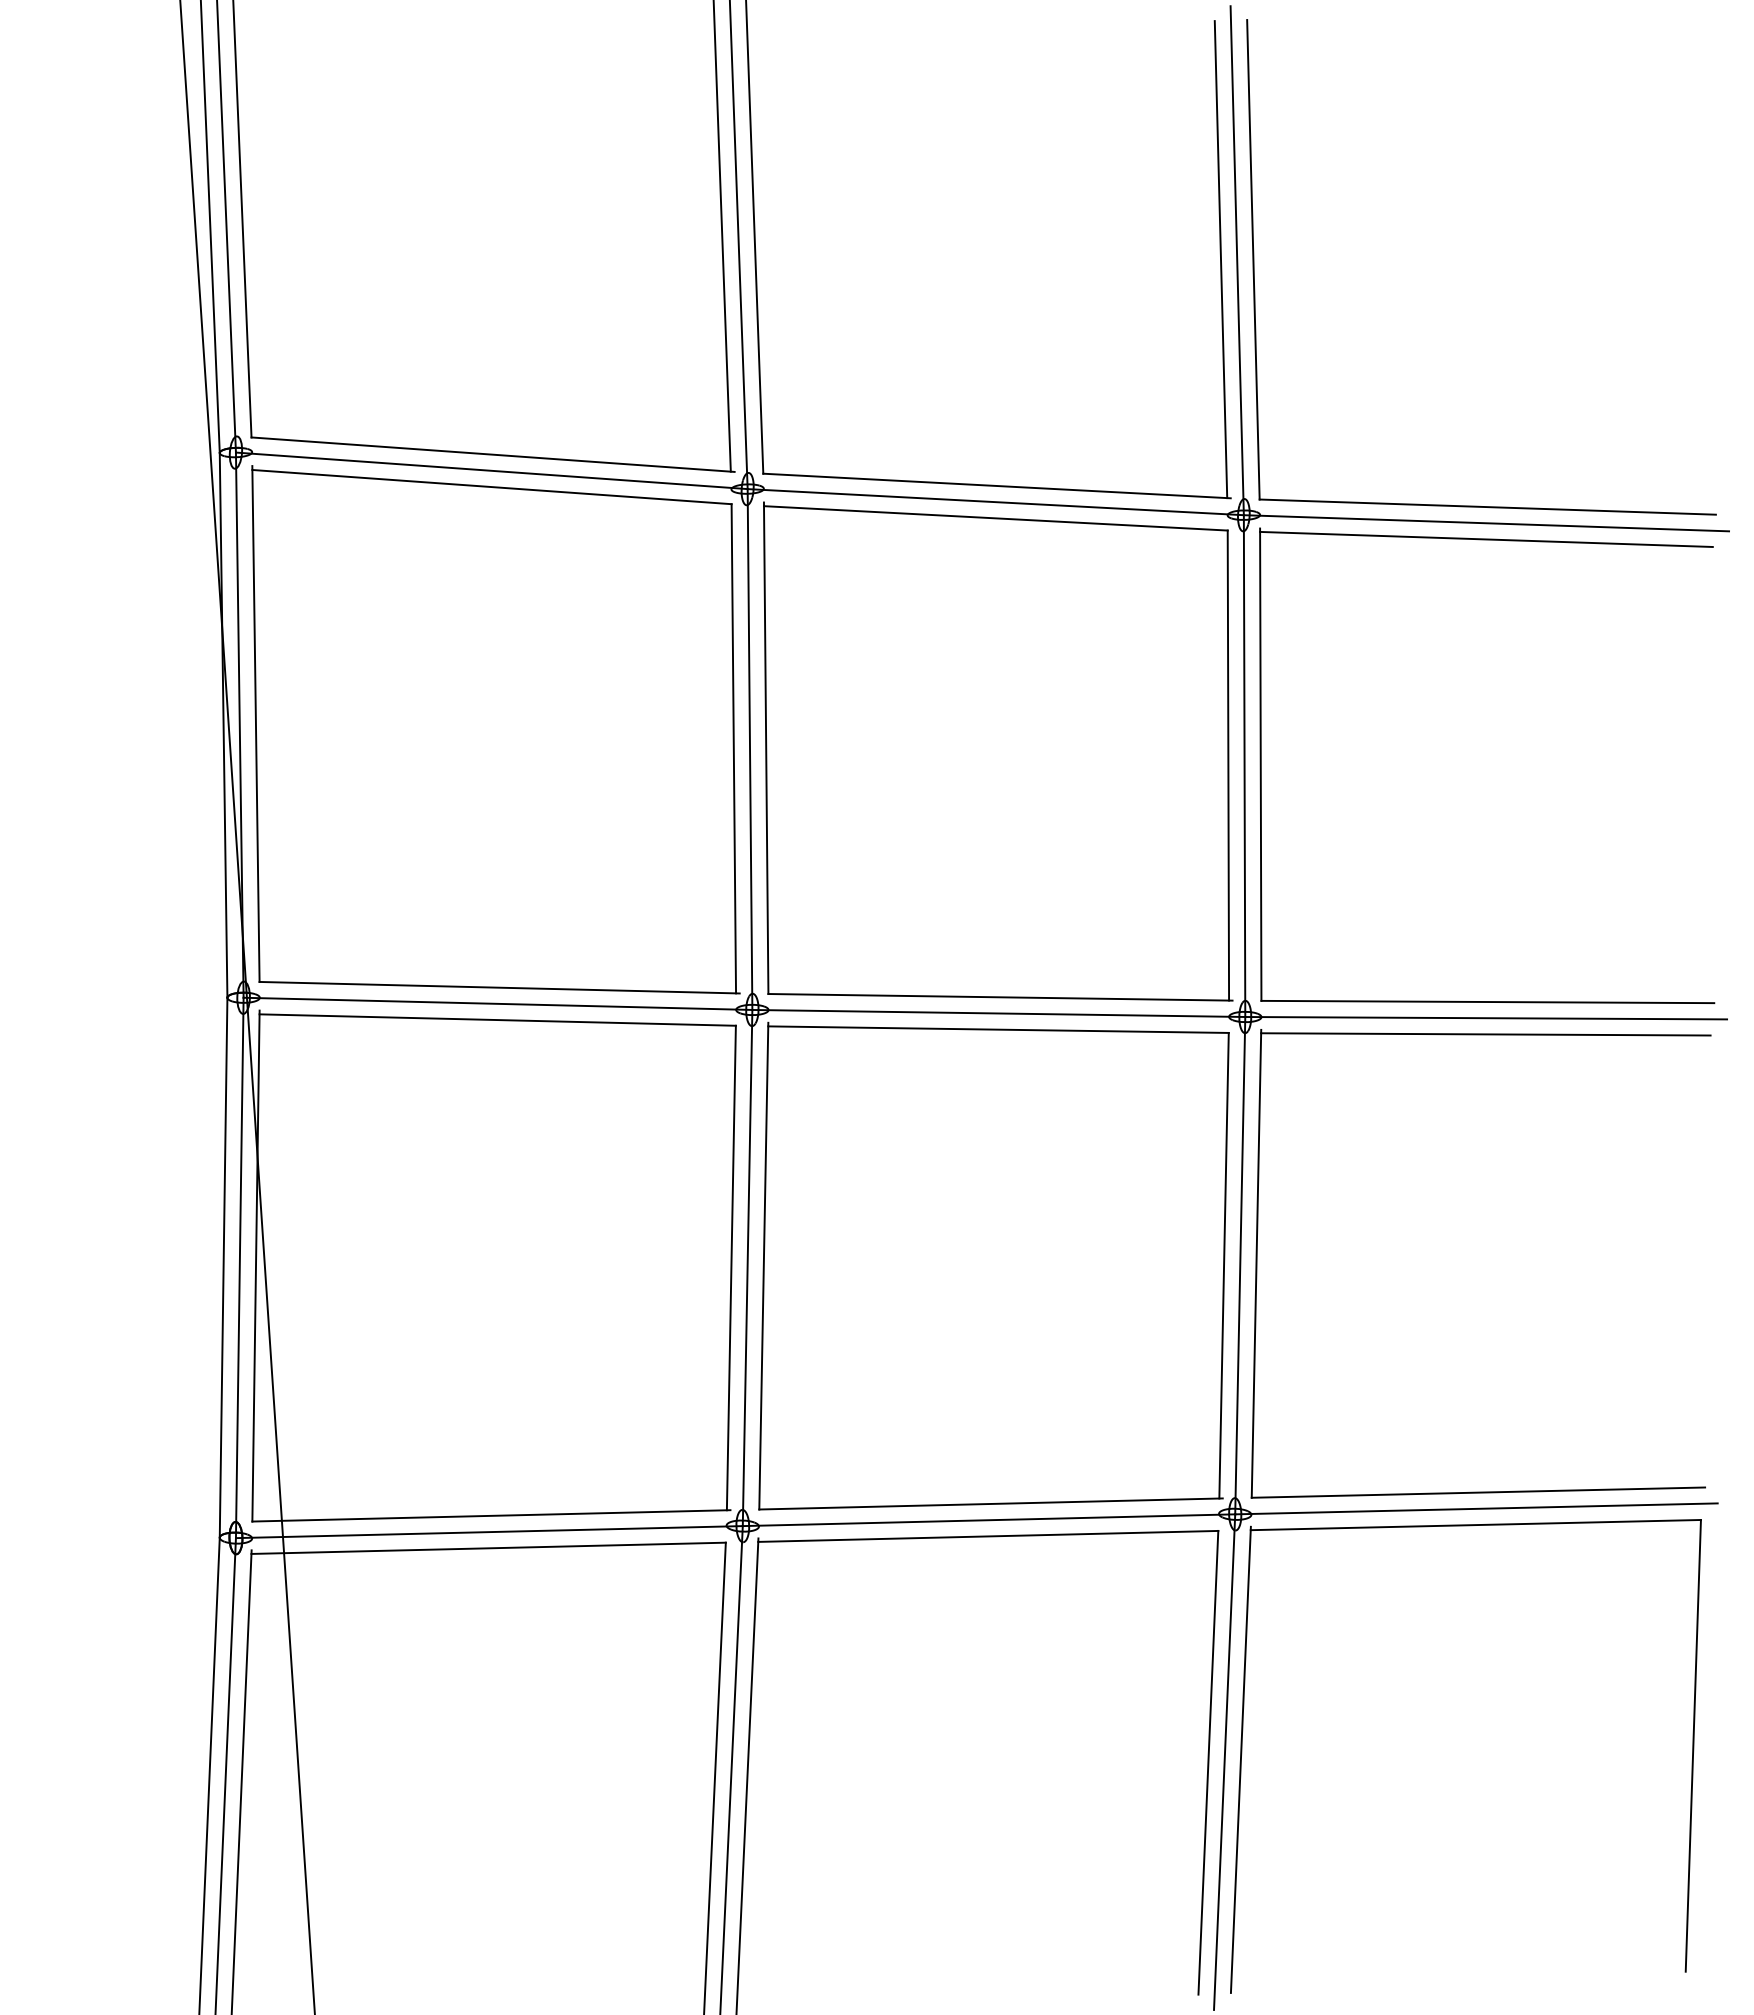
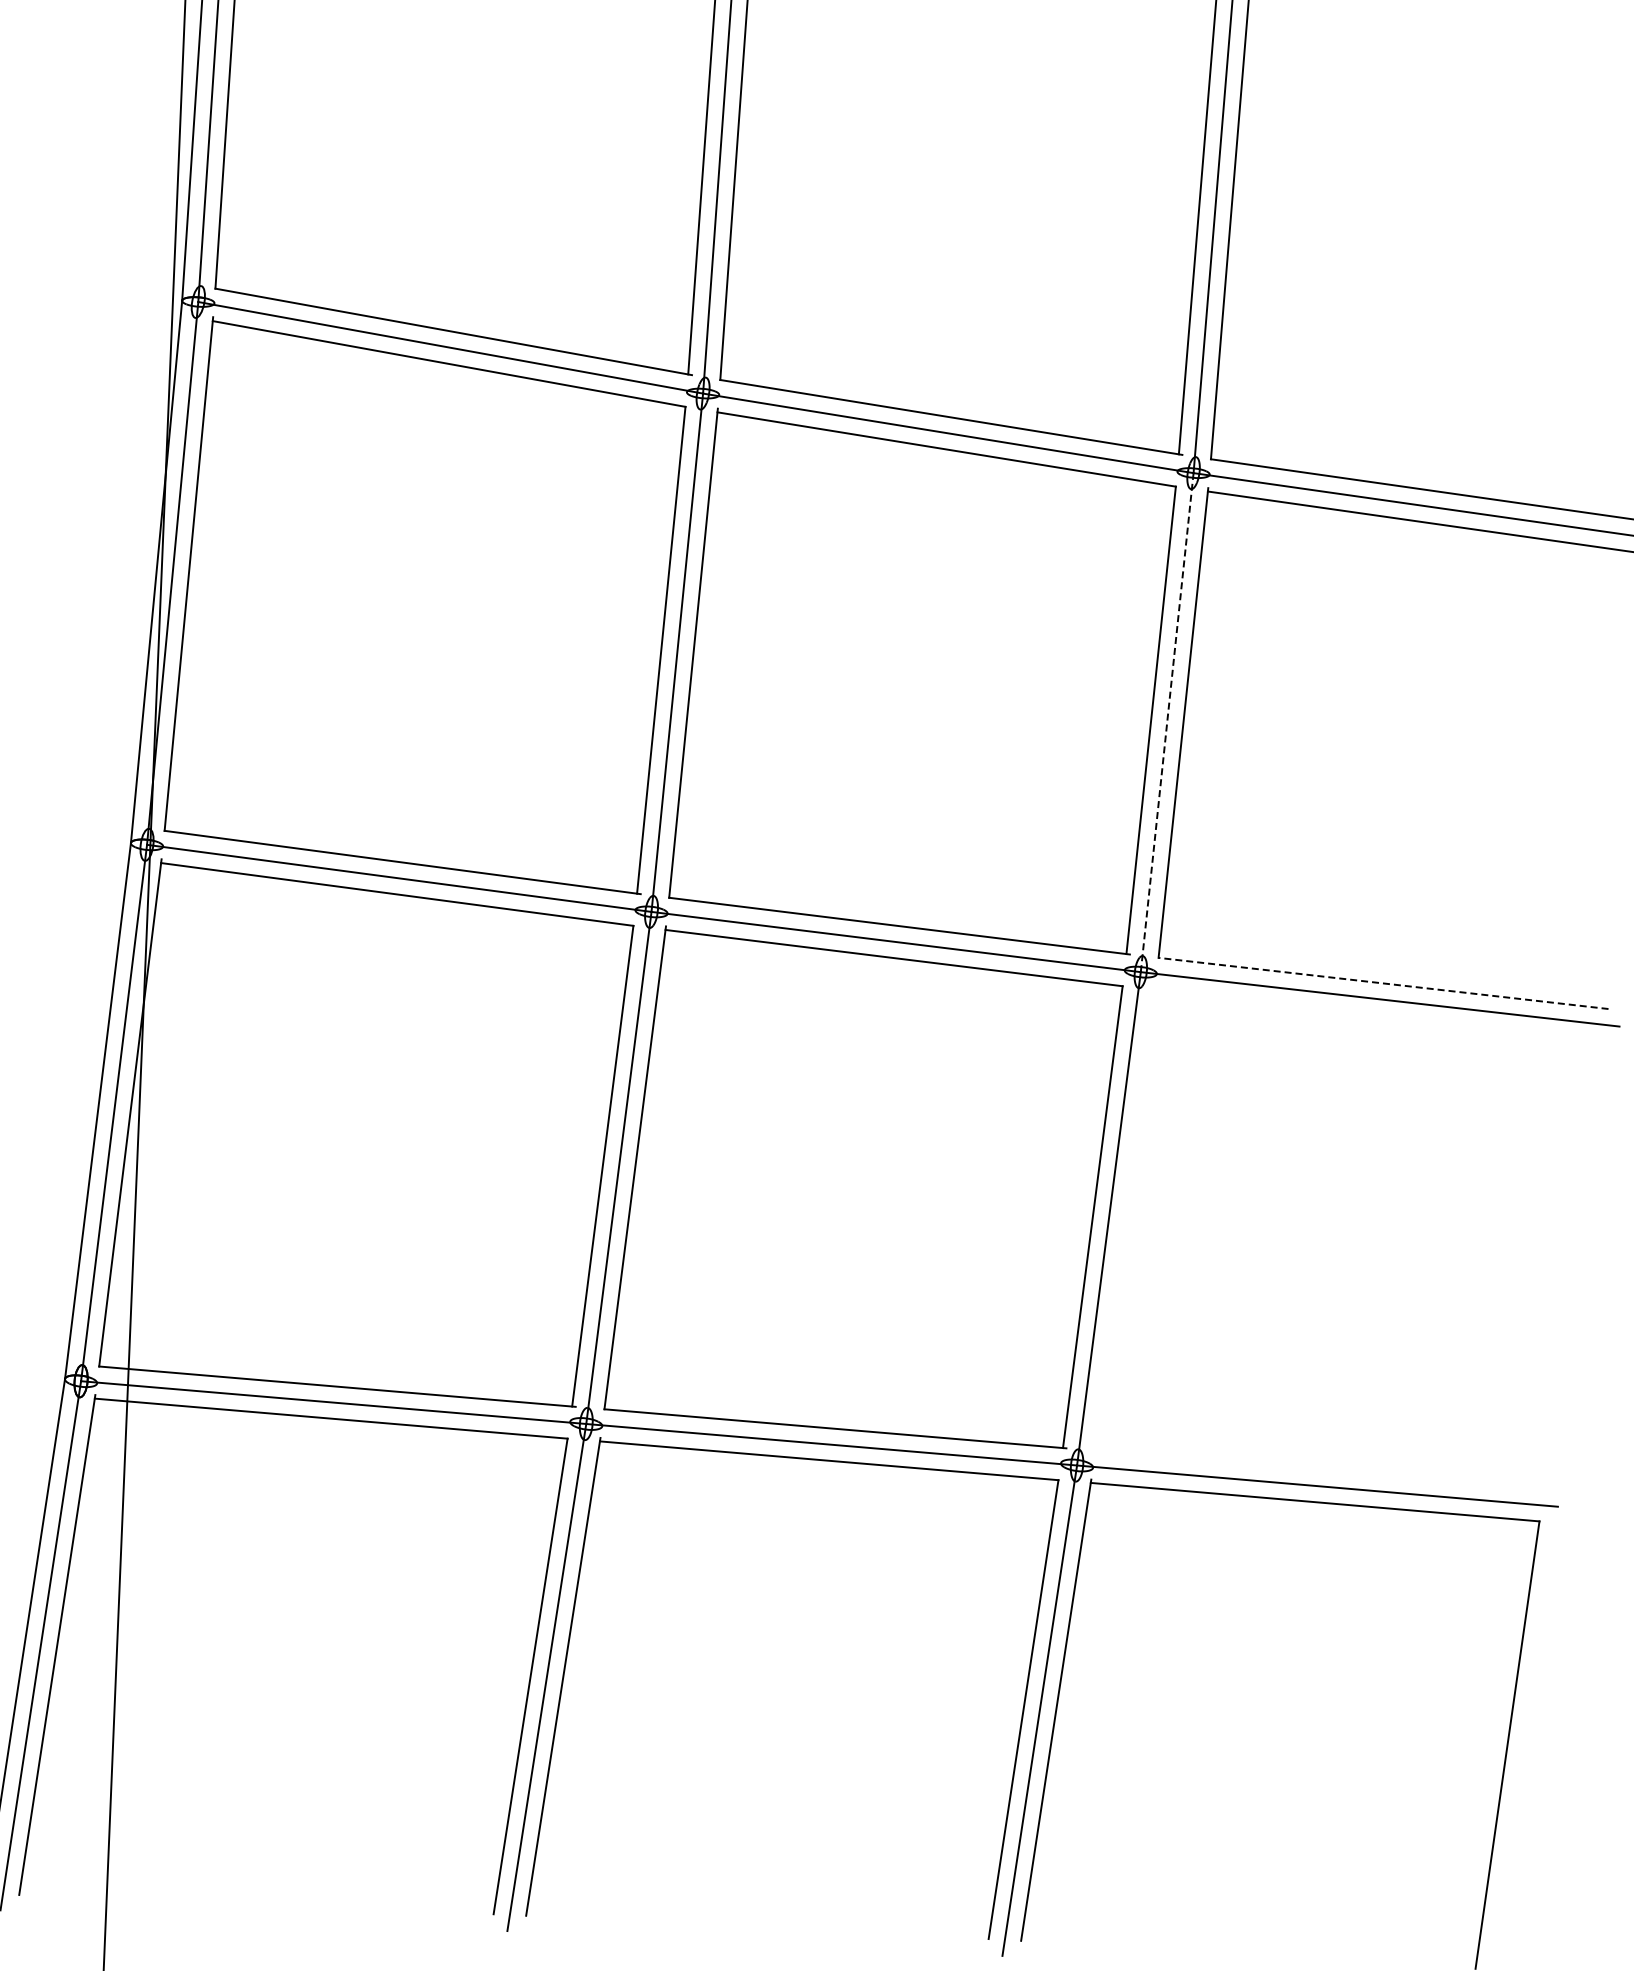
line: (1244, 766) -> (1167, 723), solid -> dashed
line: (1487, 1002) -> (1383, 983), solid -> dashed
part: (1257, 1263) -> (1126, 1218), removed

